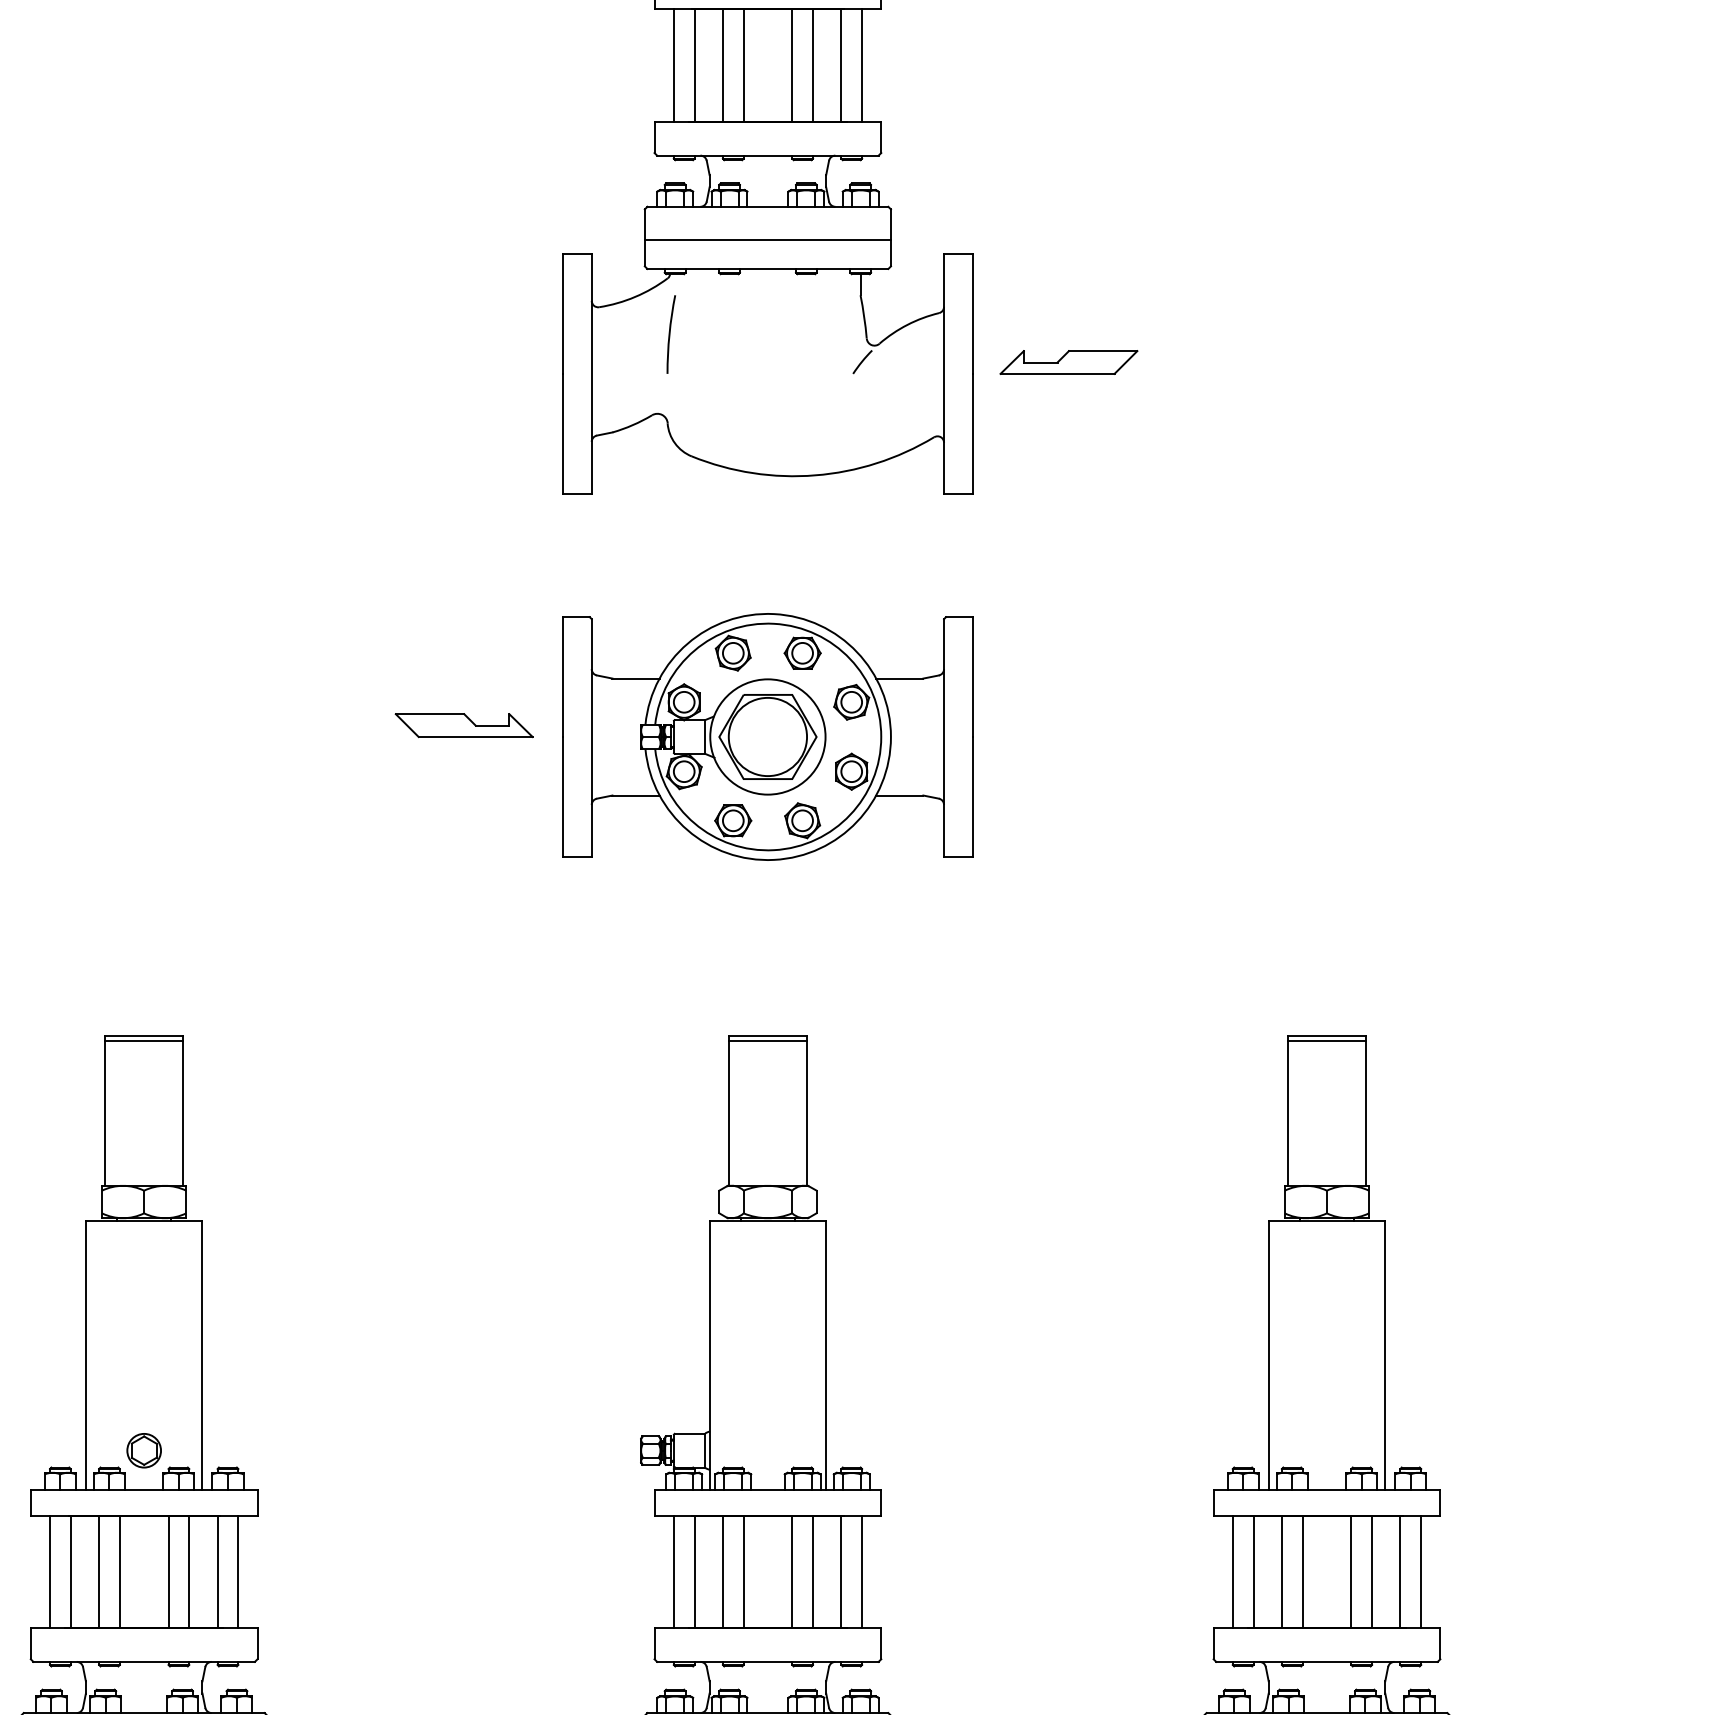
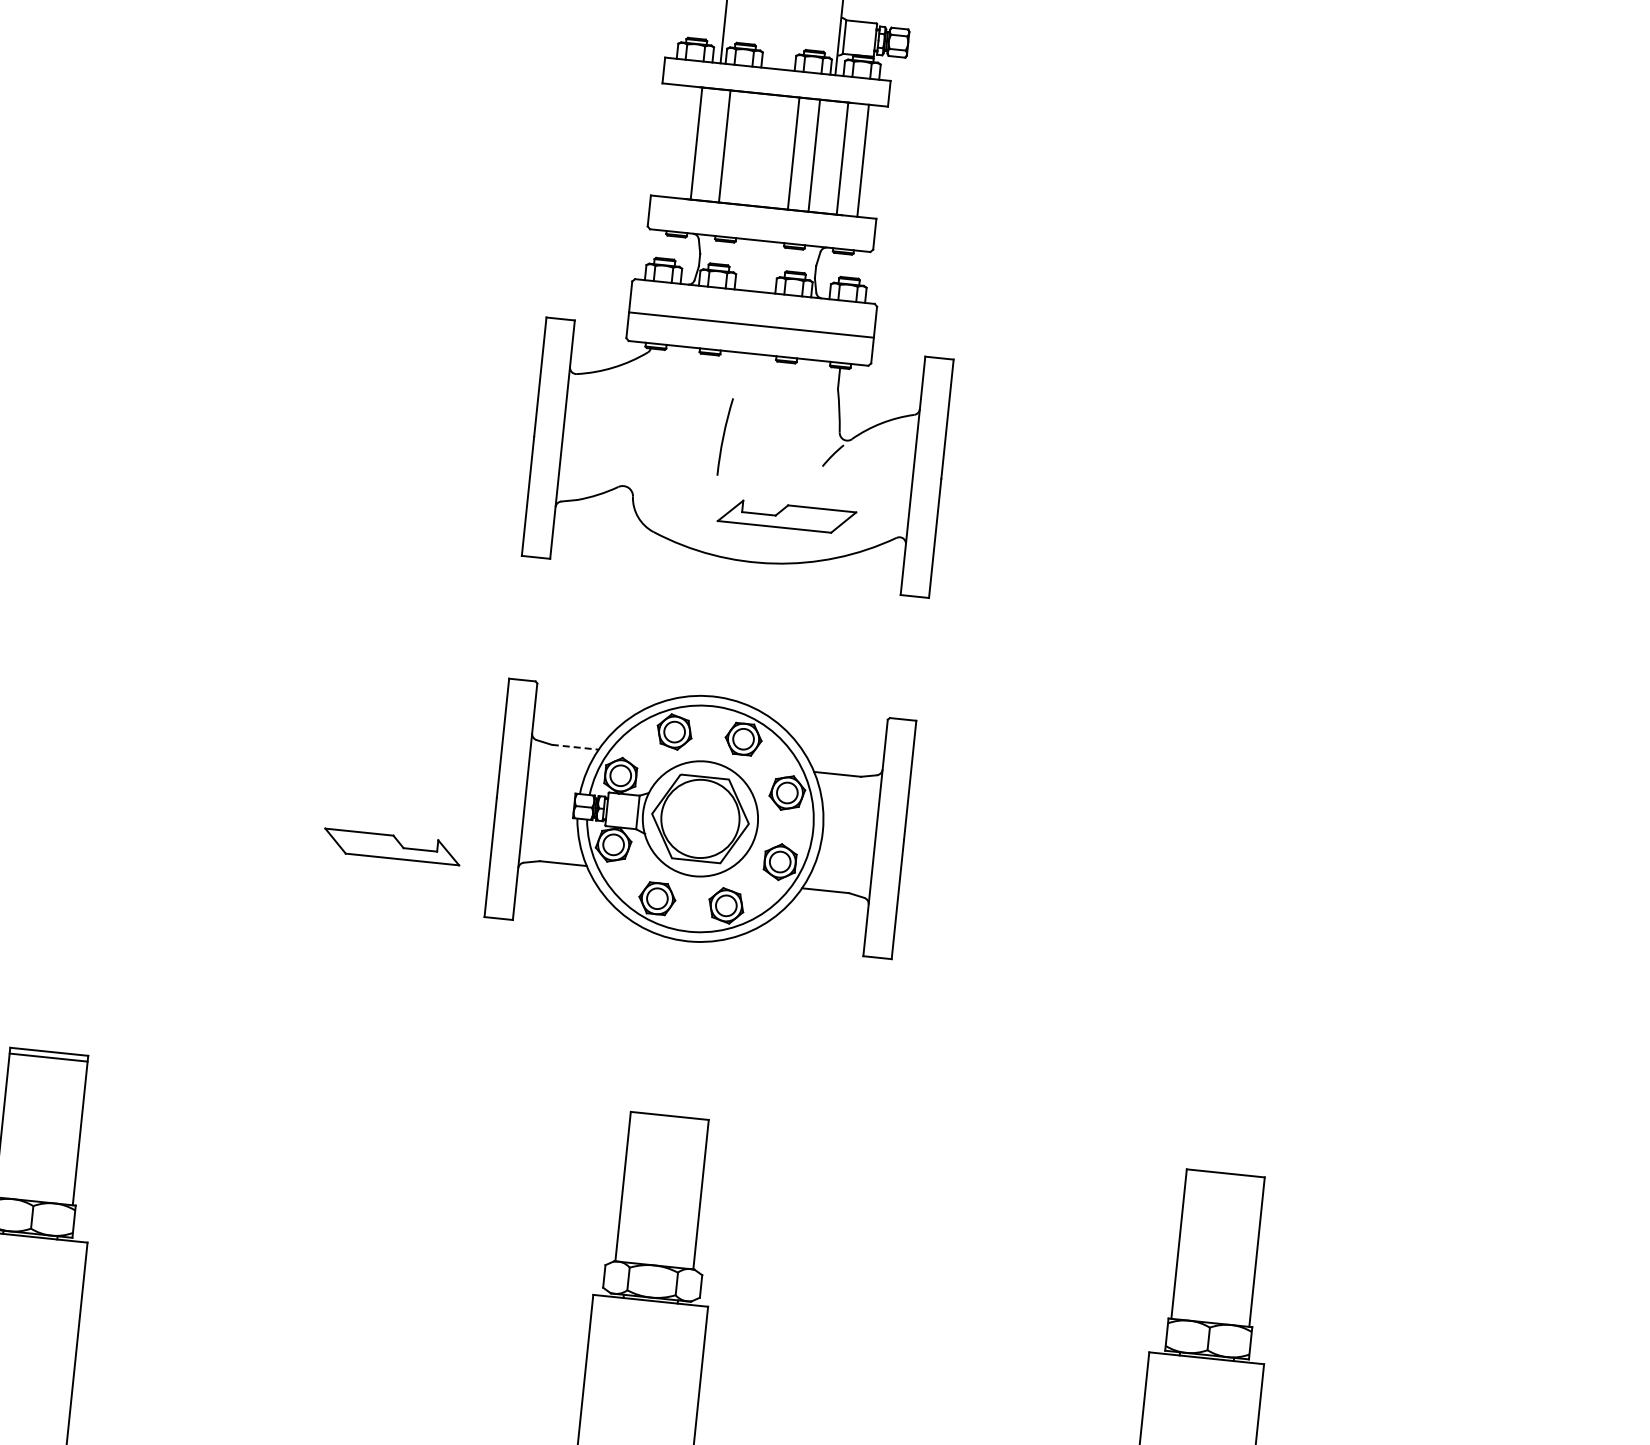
line: (673, 65) -> (675, 141), removed
line: (743, 65) -> (745, 148), removed
arc: (670, 334) -> (724, 436), moved
part: (1068, 362) -> (786, 516), moved
line: (636, 678) -> (575, 747), solid -> dashed
part: (463, 725) -> (391, 846), moved
line: (767, 1041) -> (668, 1121), removed
line: (1326, 1041) -> (1224, 1179), removed

